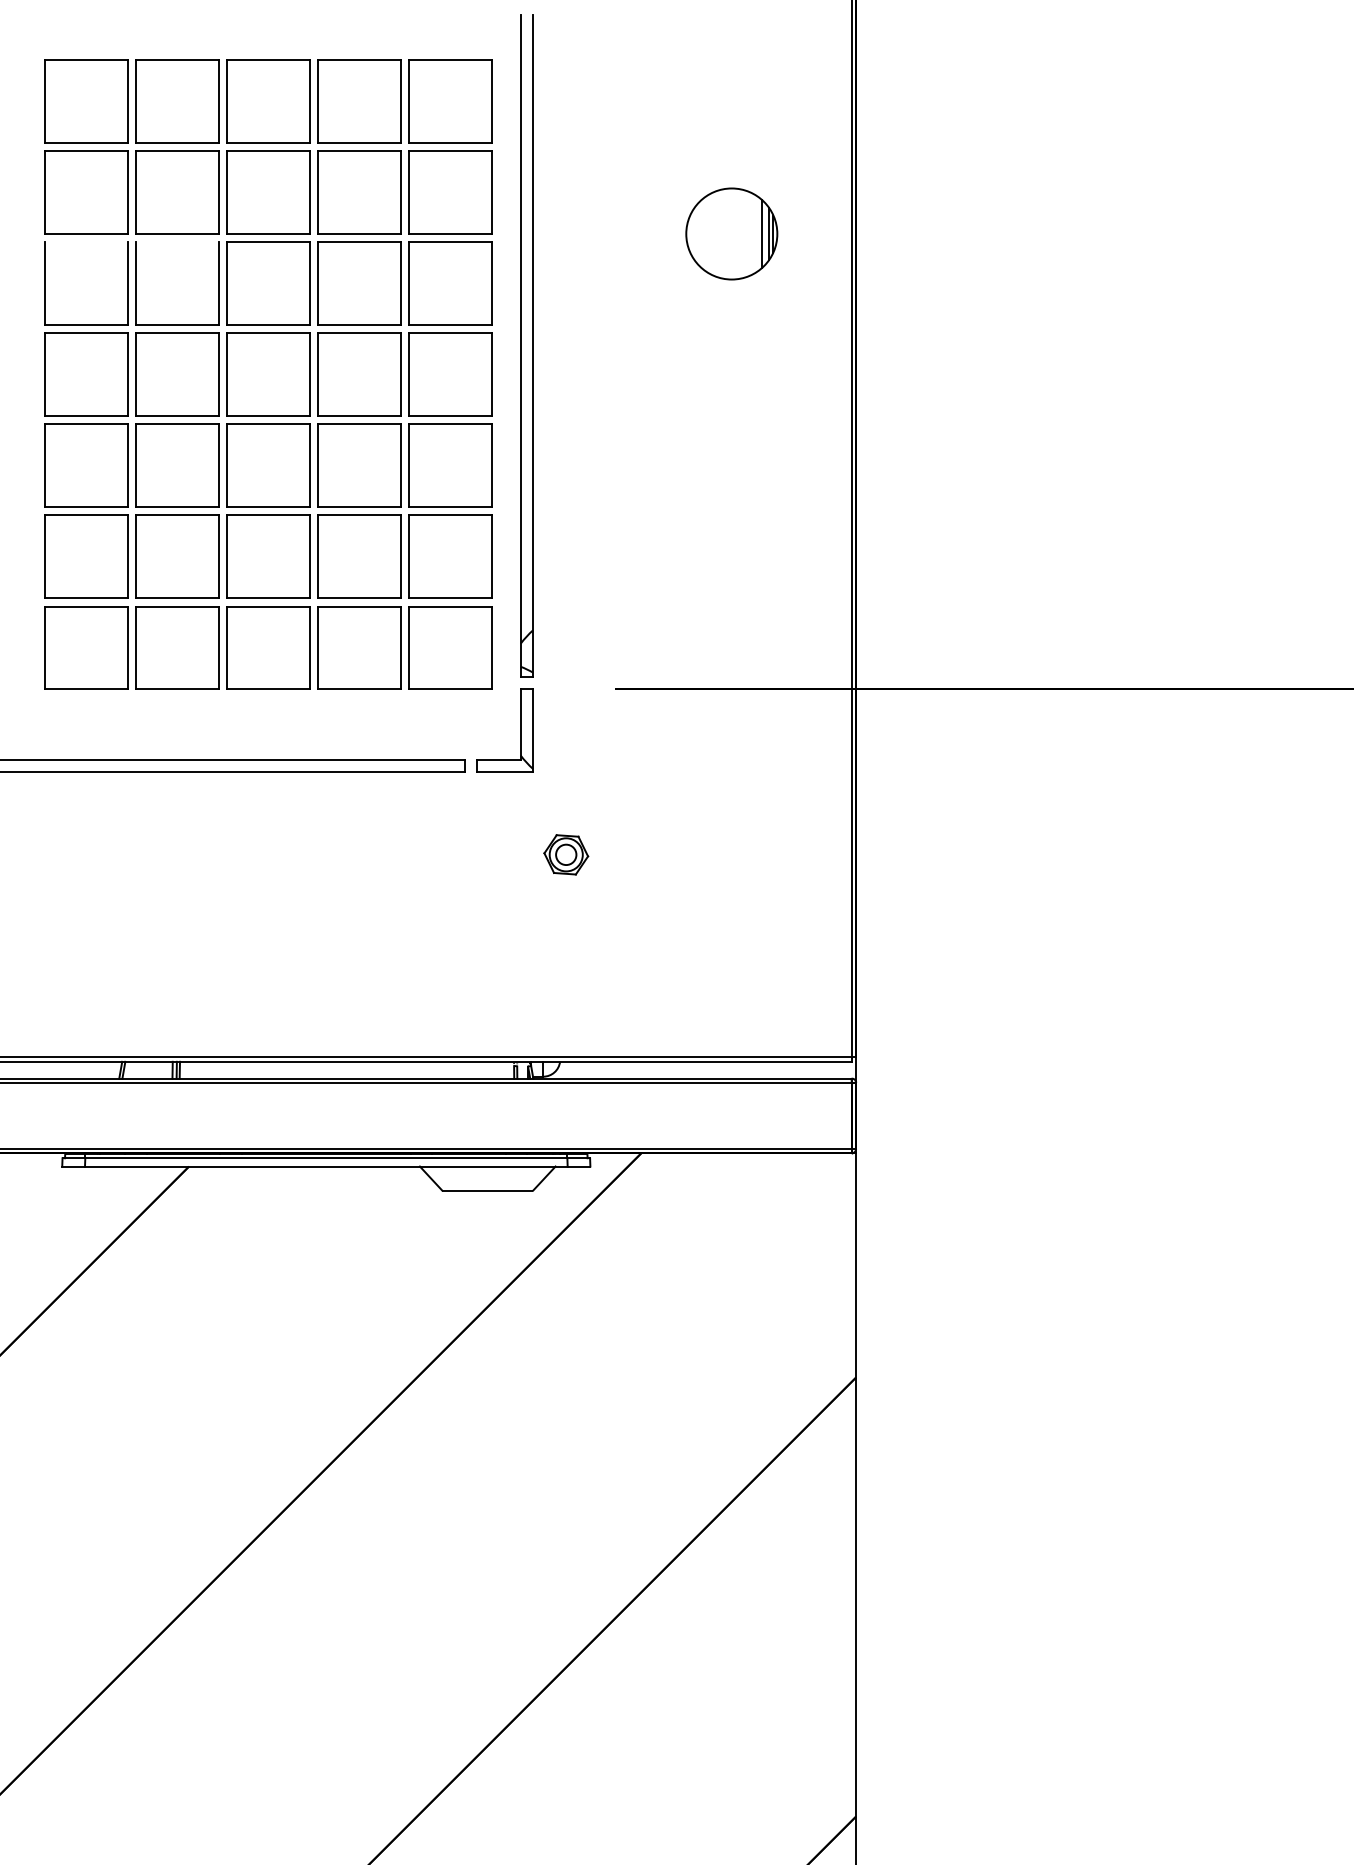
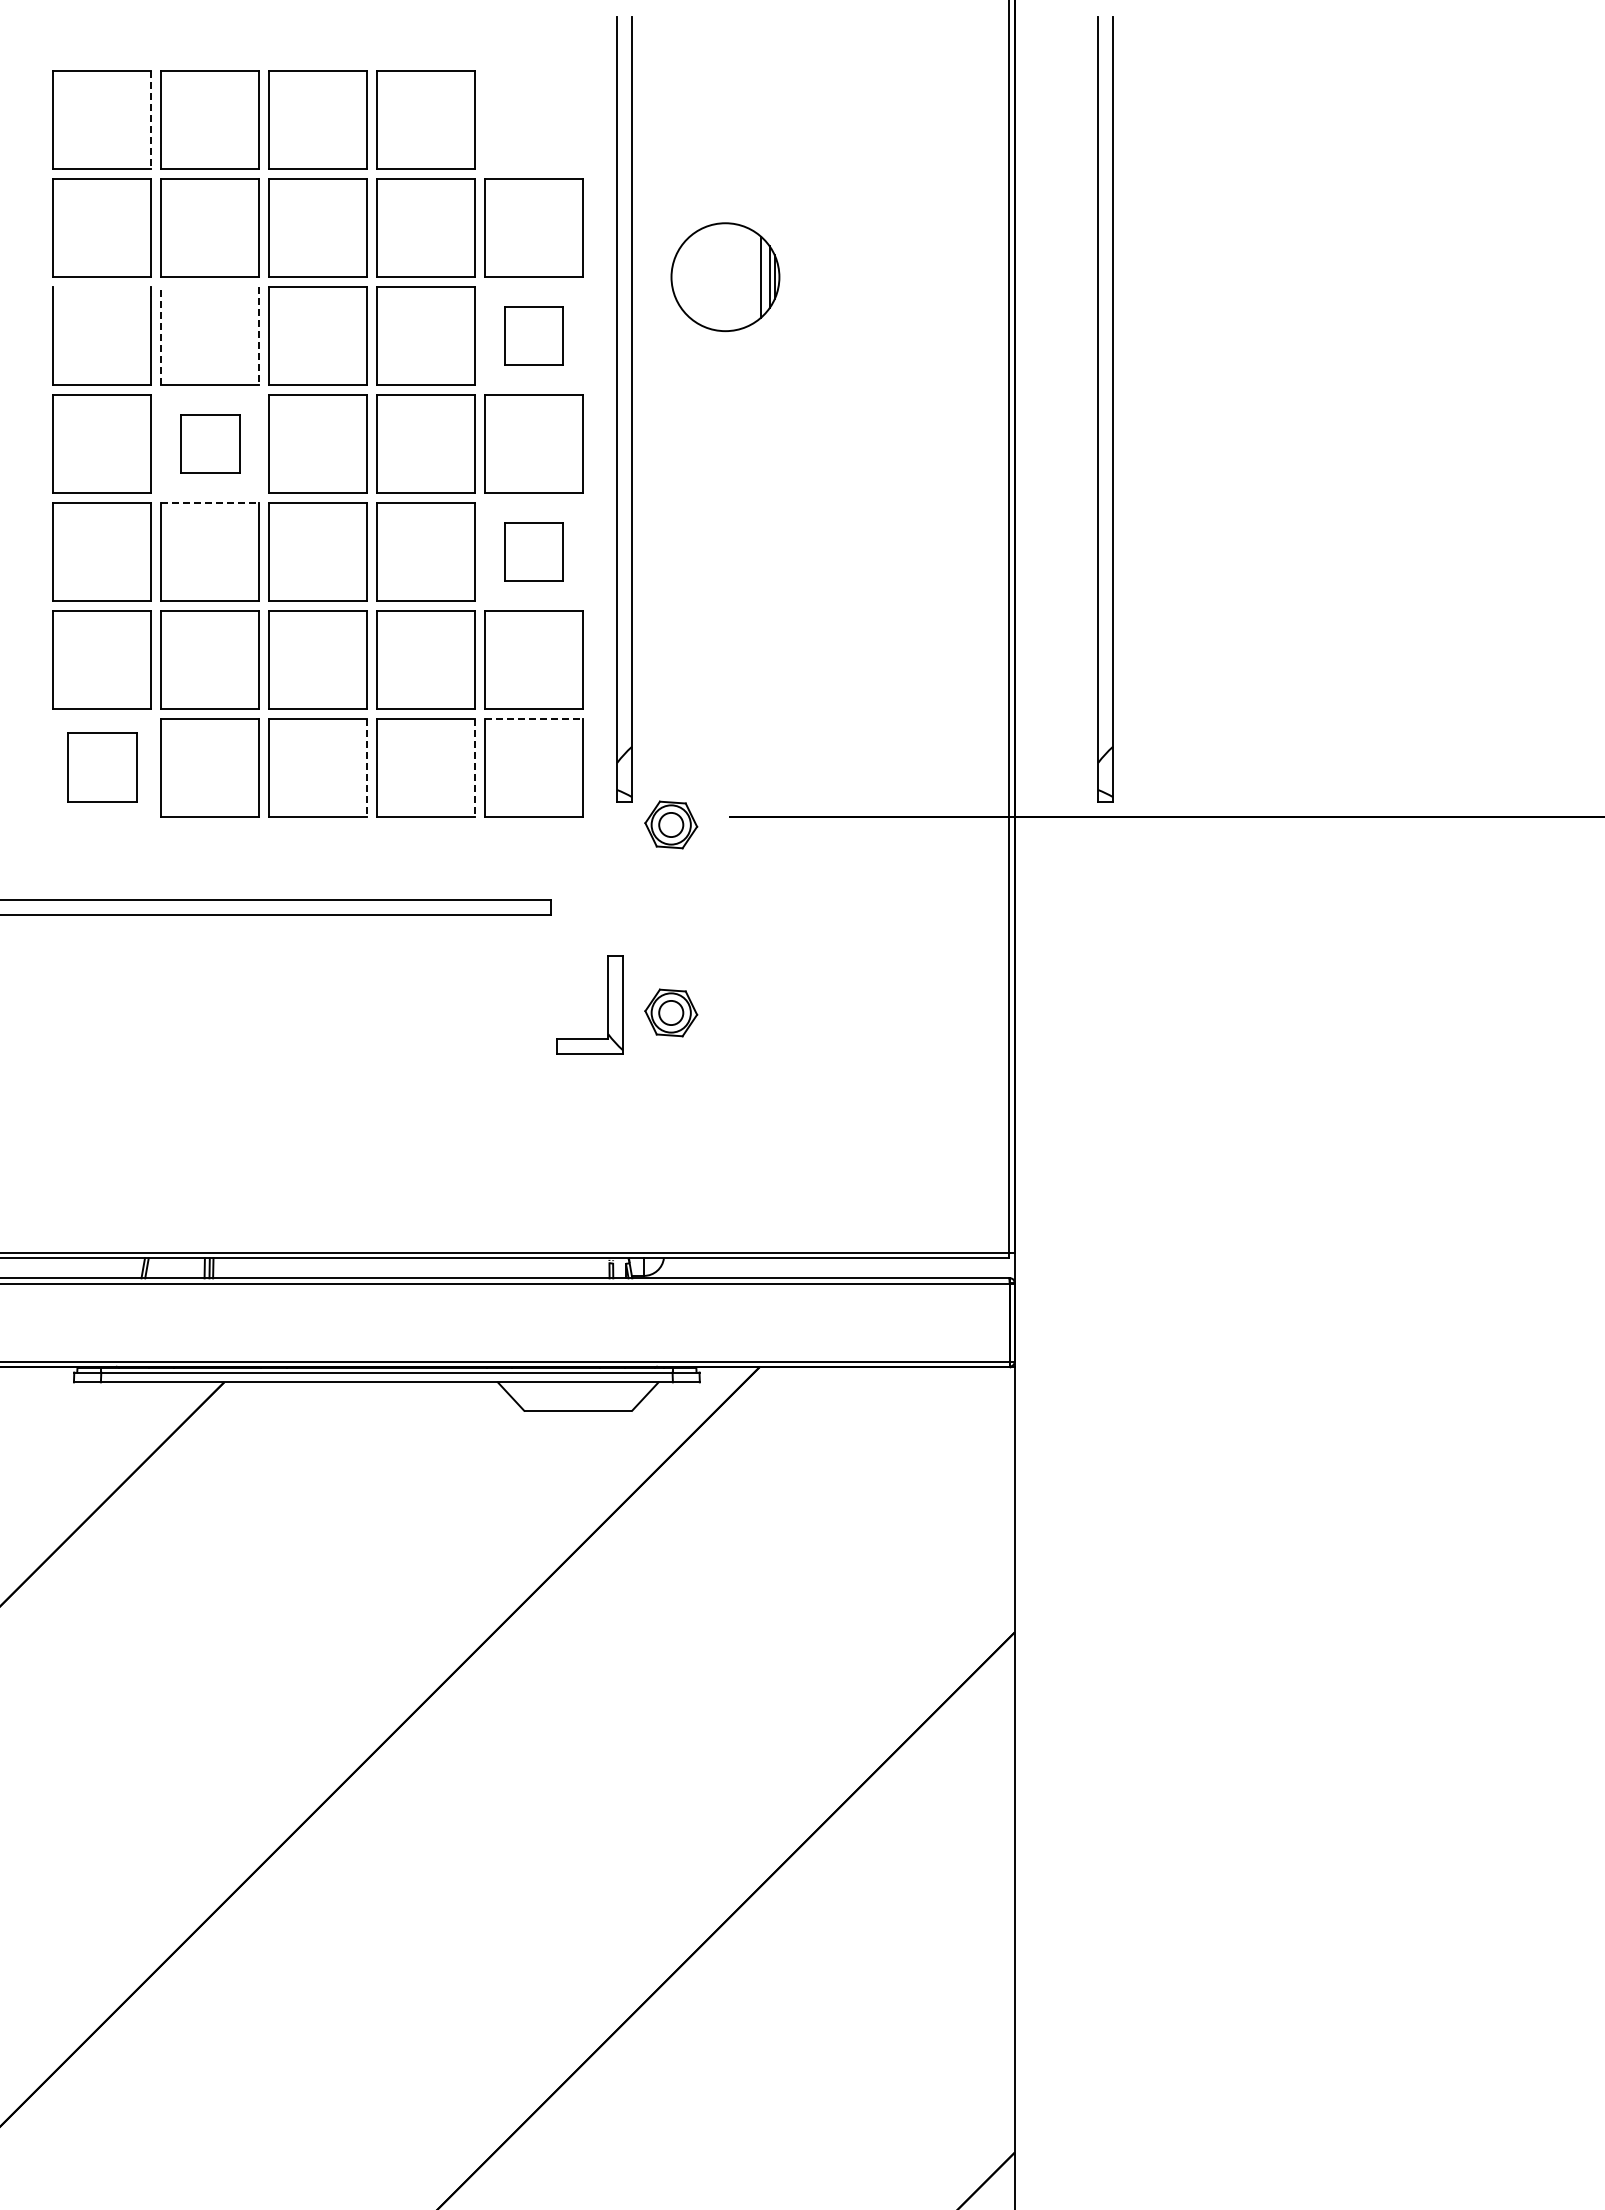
part: (450, 100) -> (533, 119), removed
line: (127, 101) -> (151, 120), solid -> dashed
part: (731, 234) -> (725, 277), moved
line: (136, 283) -> (161, 335), solid -> dashed
part: (450, 283) -> (533, 335), size x0.6
line: (218, 284) -> (259, 336), solid -> dashed
part: (926, 345) -> (1098, 409), added
part: (176, 374) -> (209, 443), size x0.6
line: (177, 424) -> (210, 502), solid -> dashed
part: (450, 465) -> (533, 551), size x0.6
line: (450, 606) -> (534, 718), solid -> dashed
part: (85, 647) -> (101, 767), size x0.7
line: (309, 648) -> (367, 768), solid -> dashed
line: (401, 648) -> (475, 768), solid -> dashed
part: (566, 695) -> (671, 824), added
part: (520, 730) -> (607, 1004), moved

